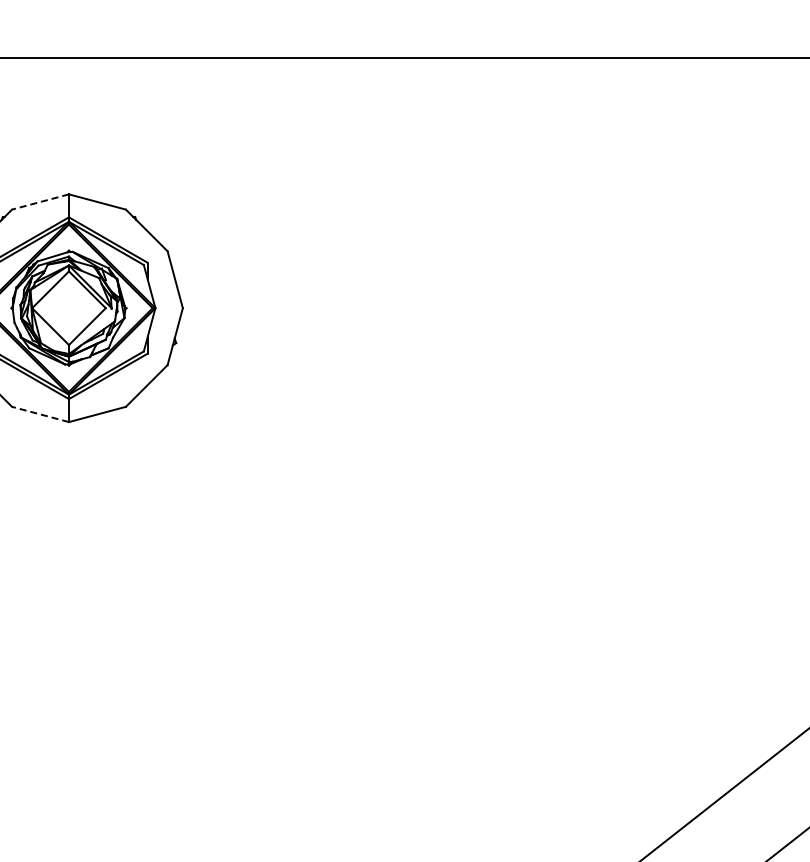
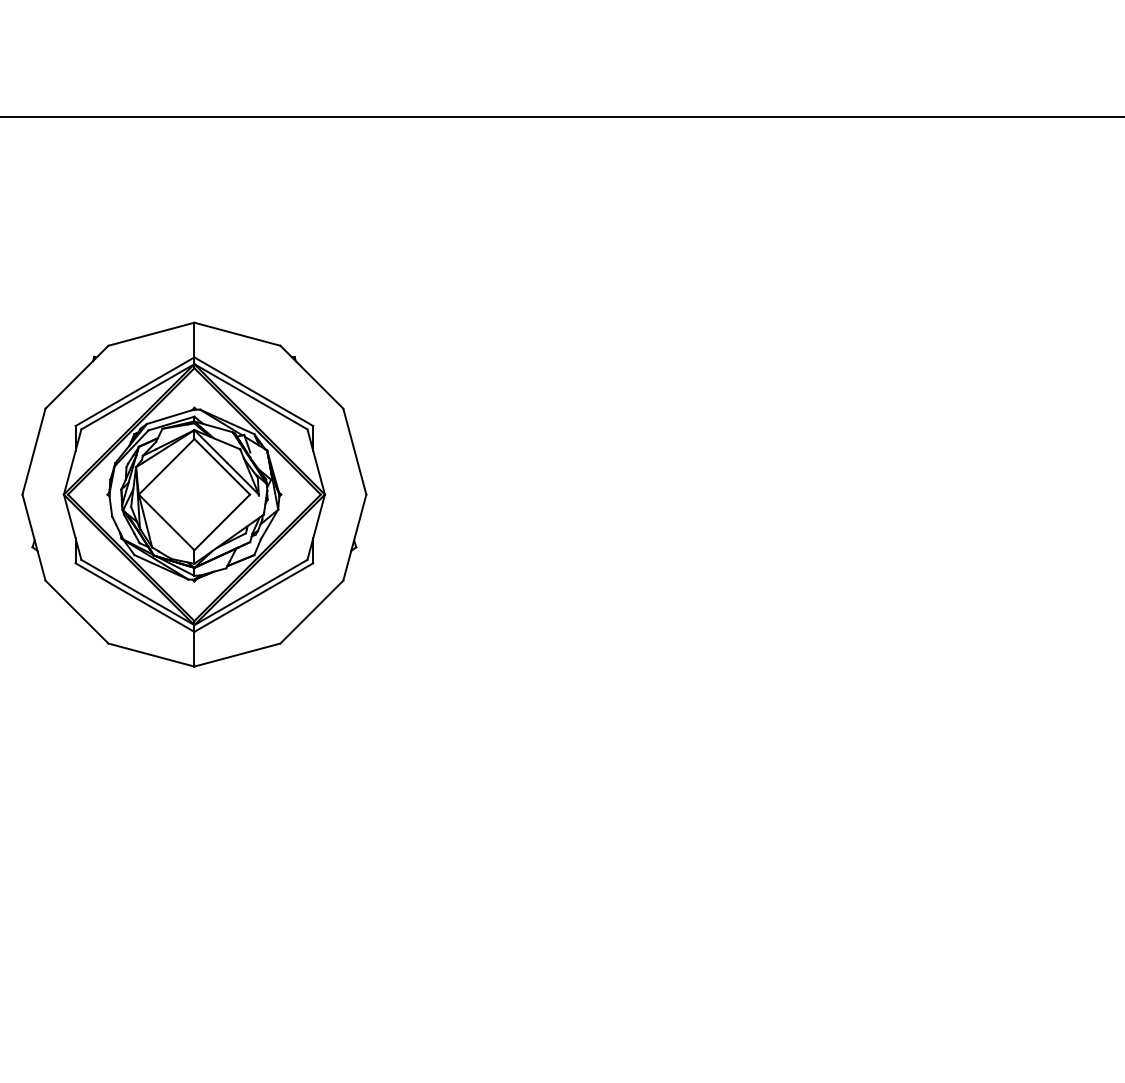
line: (40, 202) -> (151, 334), dashed -> solid
line: (40, 414) -> (151, 655), dashed -> solid

